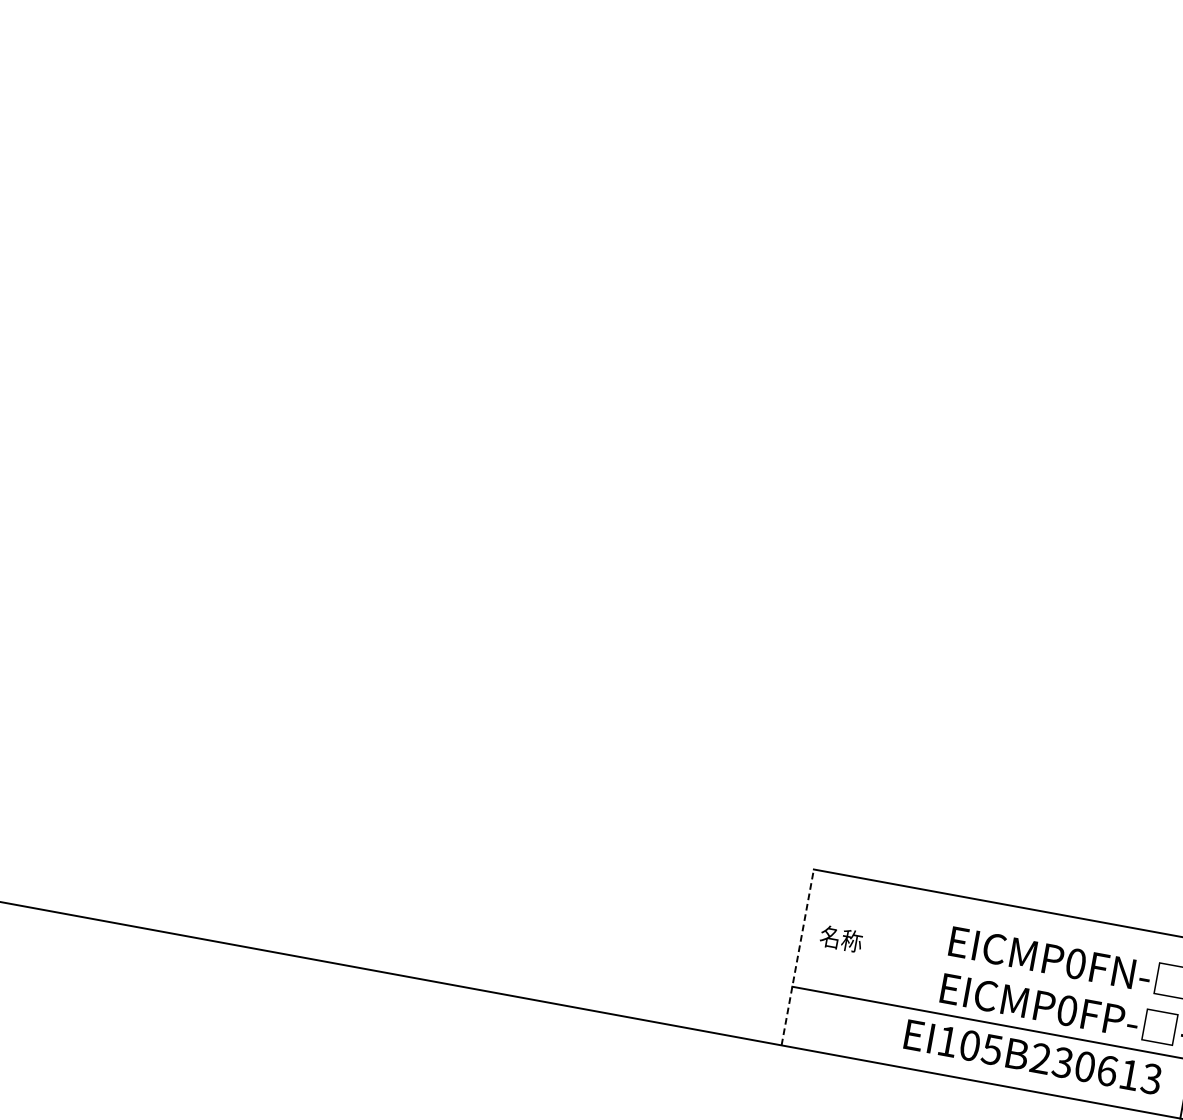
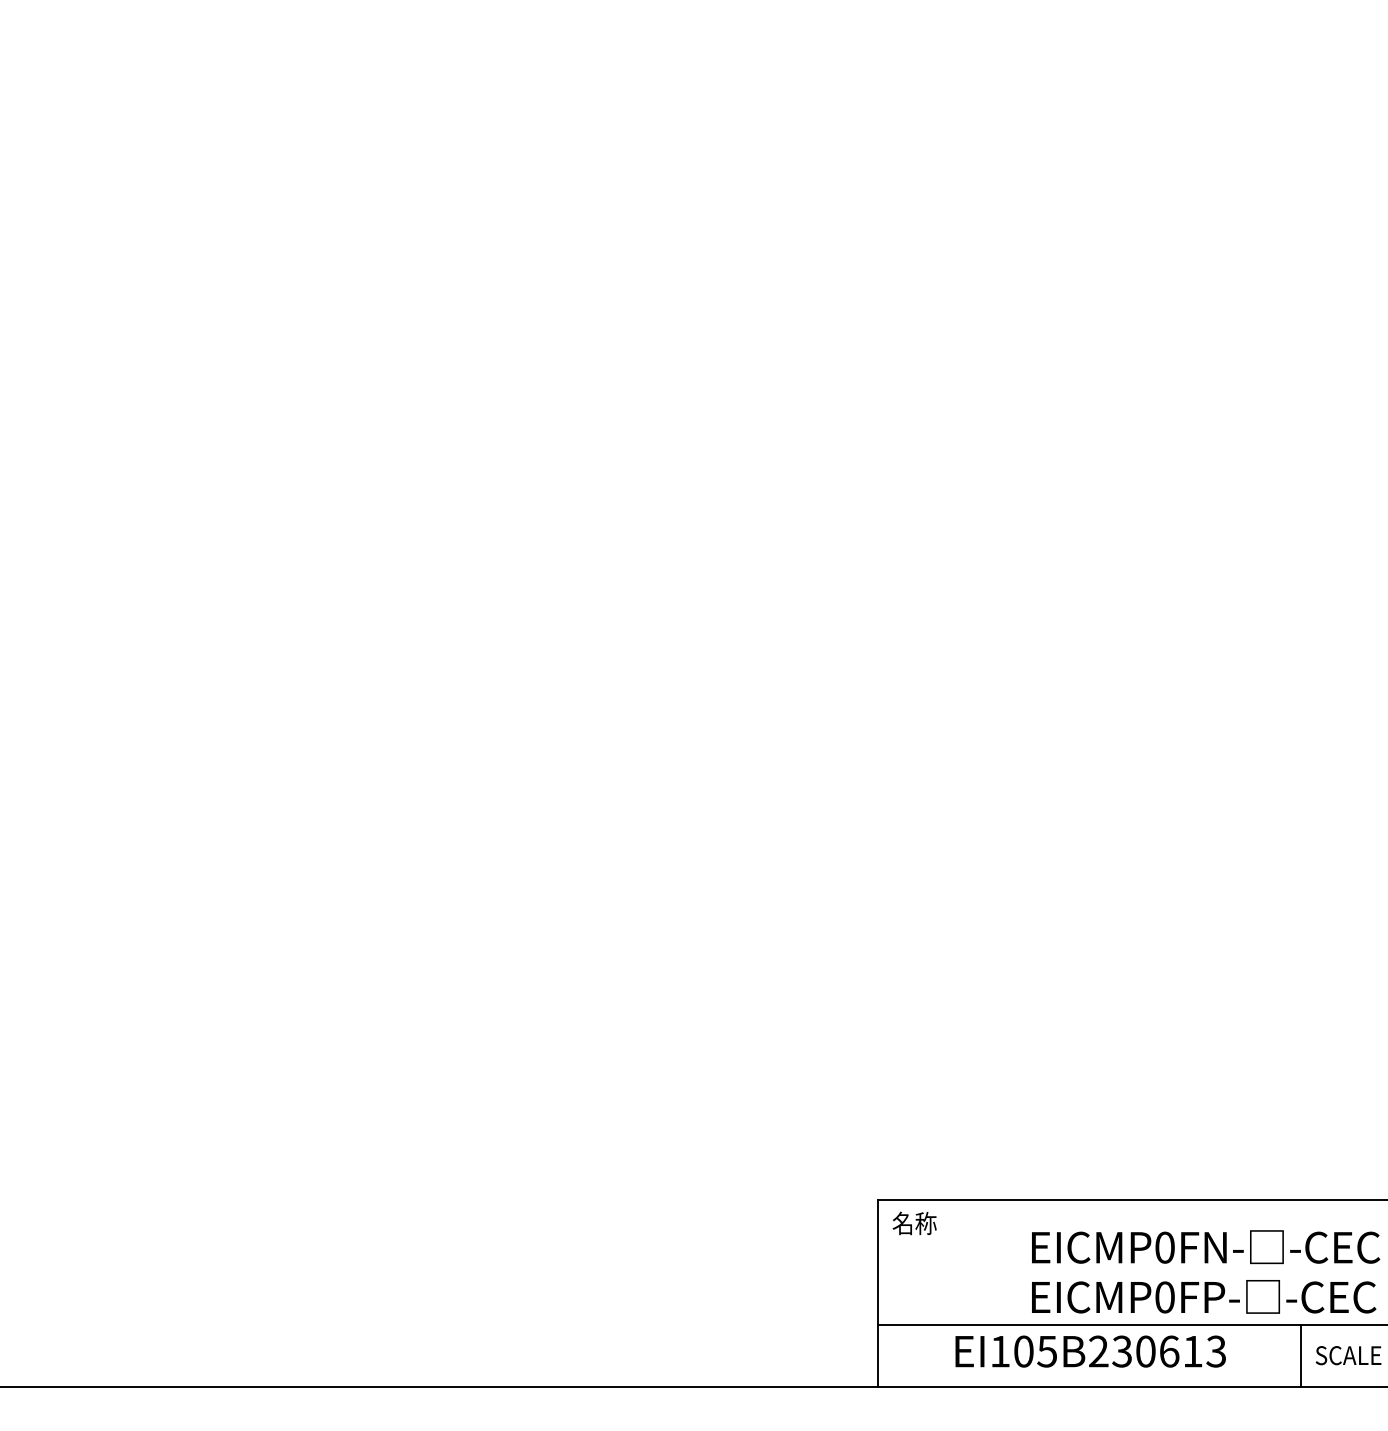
text: (841, 939) -> (914, 1223), moved
line: (797, 956) -> (878, 1292), dashed -> solid
text: (1032, 1057) -> (1090, 1351), moved

